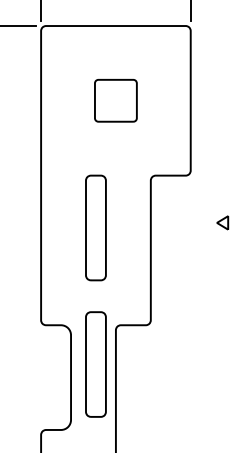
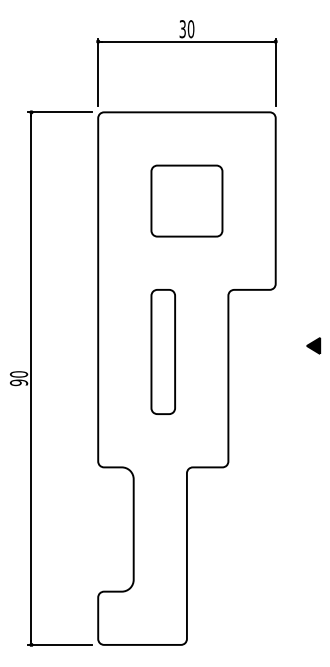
part: (115, 100) -> (186, 200), size x1.43
fill: (222, 222) -> (313, 345), added
part: (95, 364) -> (162, 513), removed

